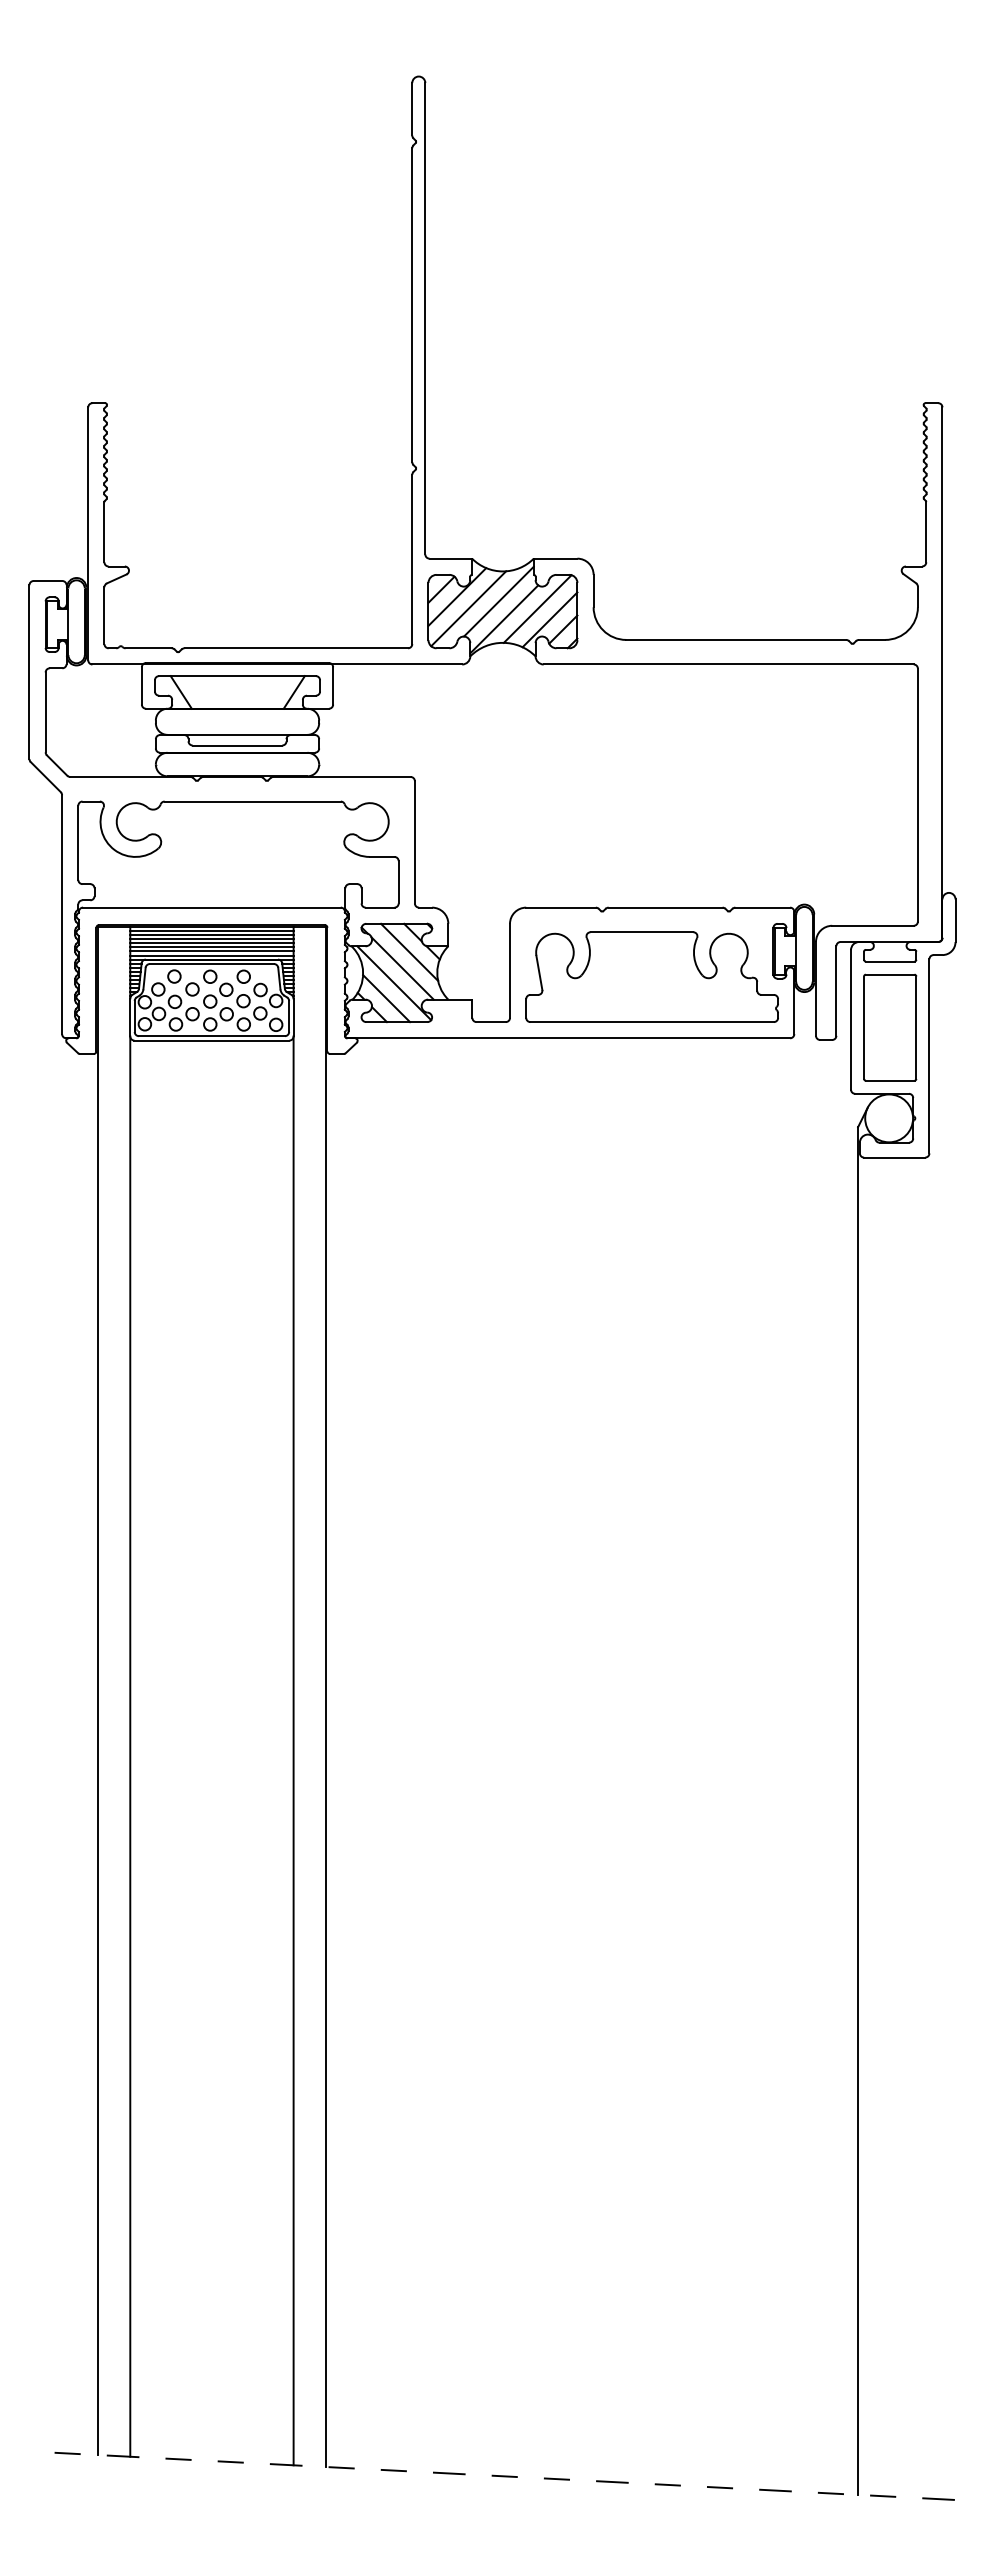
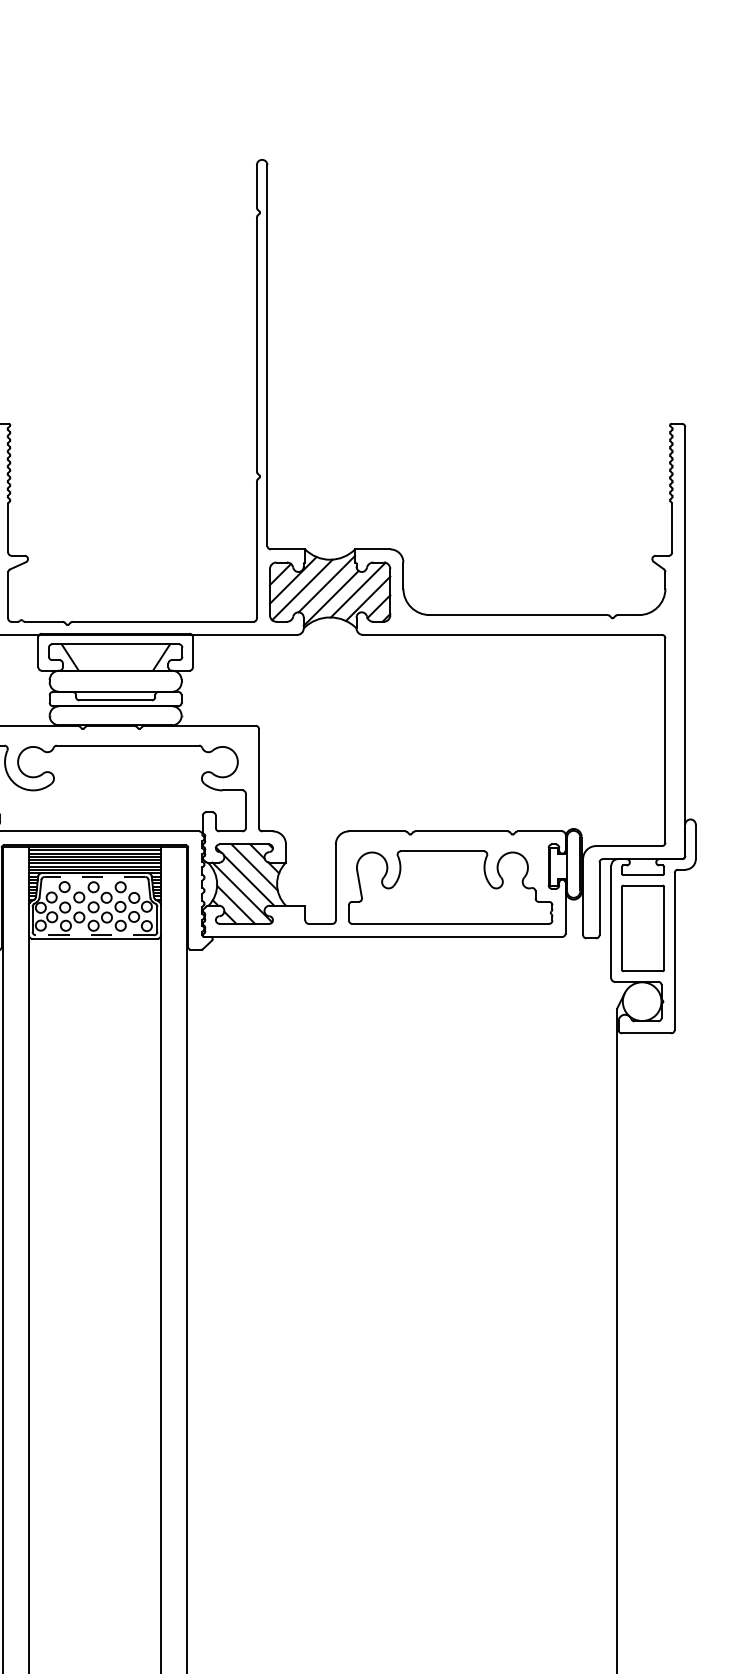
line: (211, 964) -> (94, 877), solid -> dashed
line: (211, 1036) -> (94, 935), solid -> dashed

